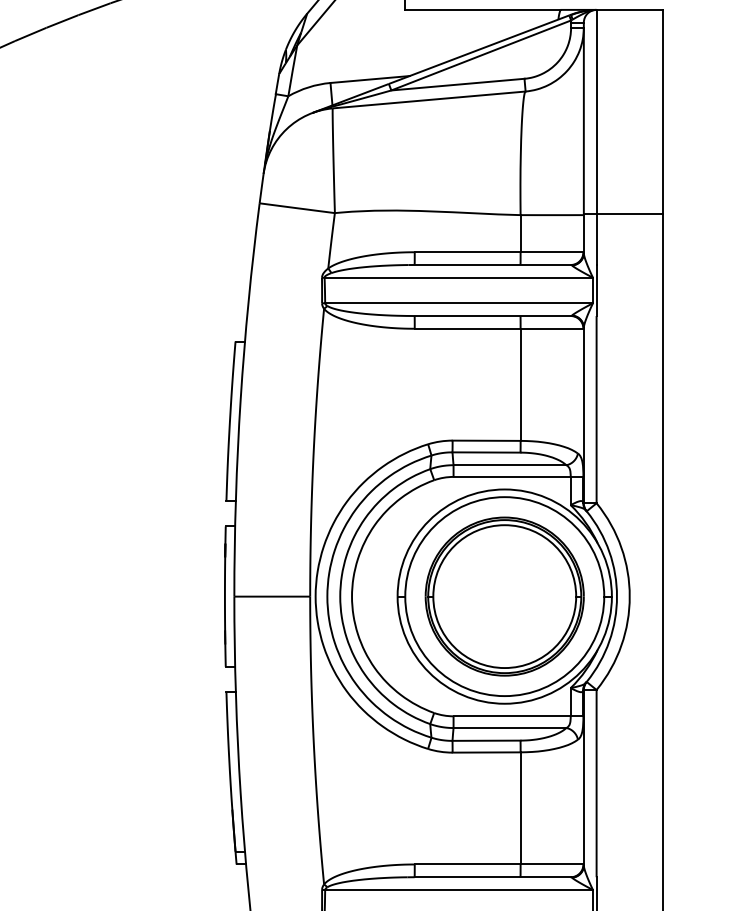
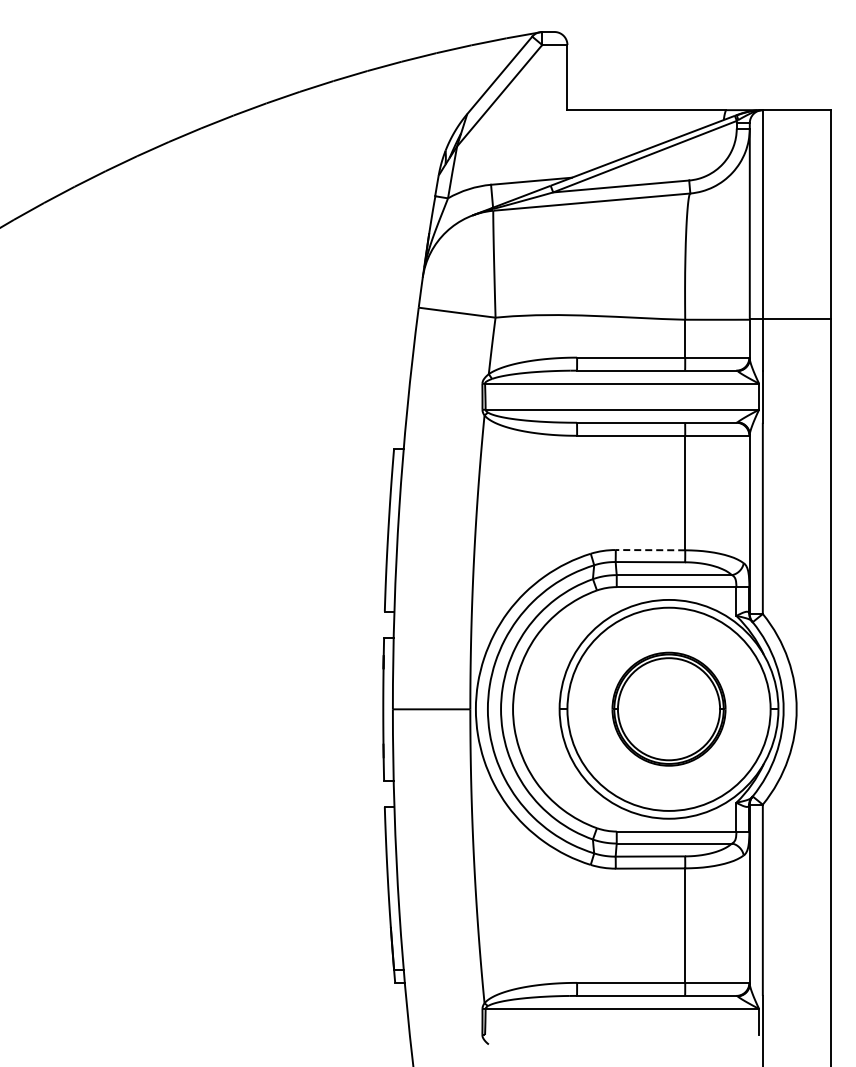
line: (486, 441) -> (650, 550), solid -> dashed
part: (504, 595) -> (668, 708), size x0.7

